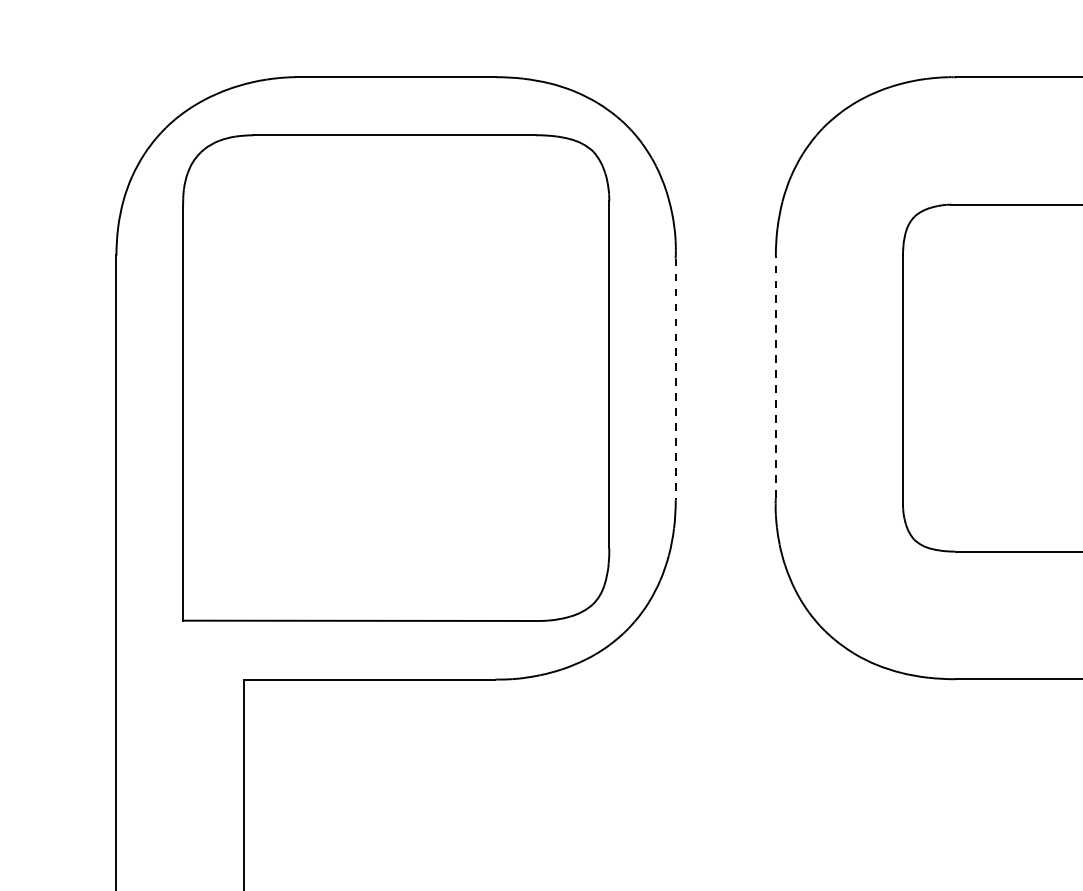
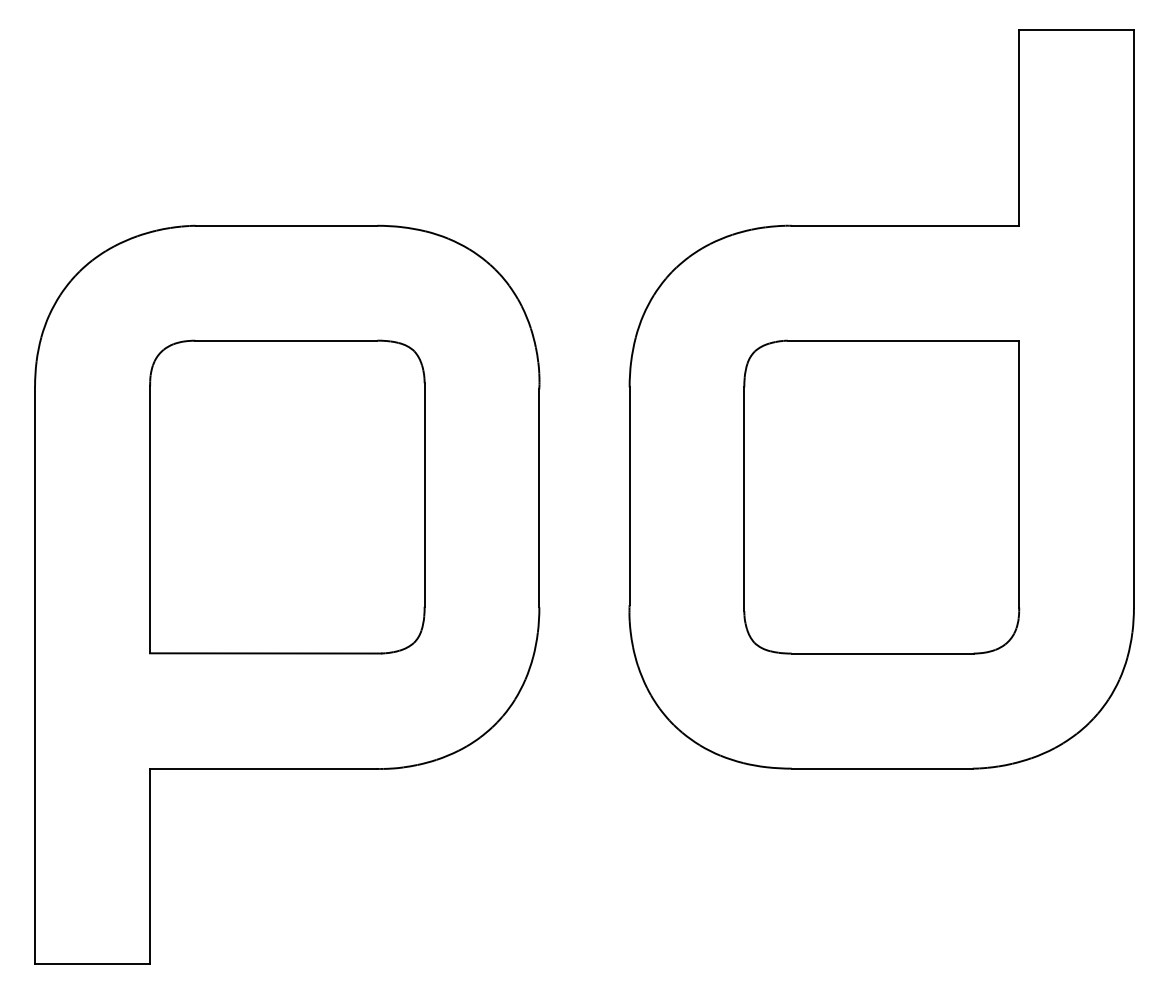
part: (396, 377) -> (287, 496), size x0.71
line: (775, 377) -> (629, 496), dashed -> solid
line: (675, 379) -> (539, 498), dashed -> solid

